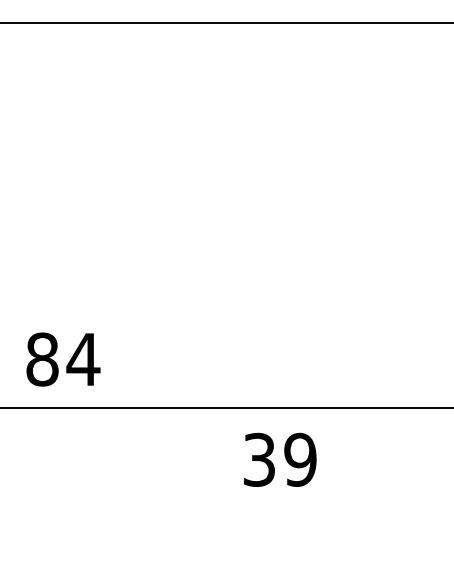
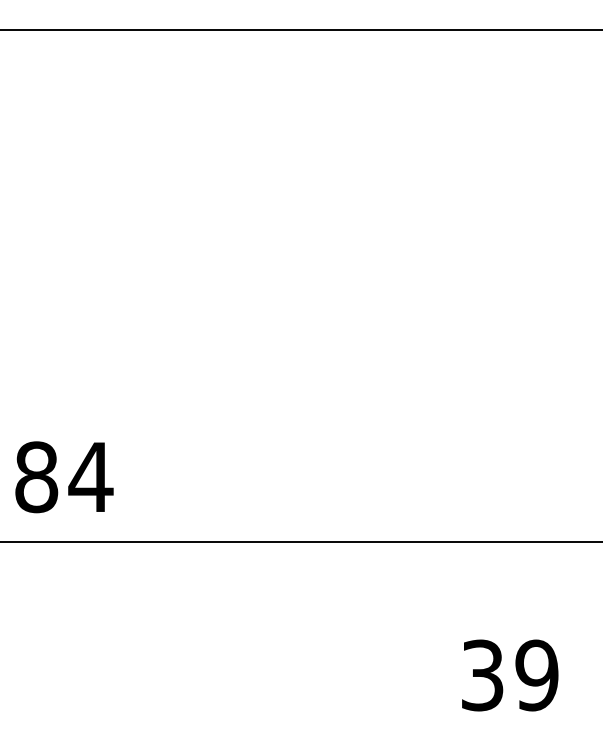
text: (63, 359) -> (64, 477), moved
text: (280, 459) -> (510, 675), moved

